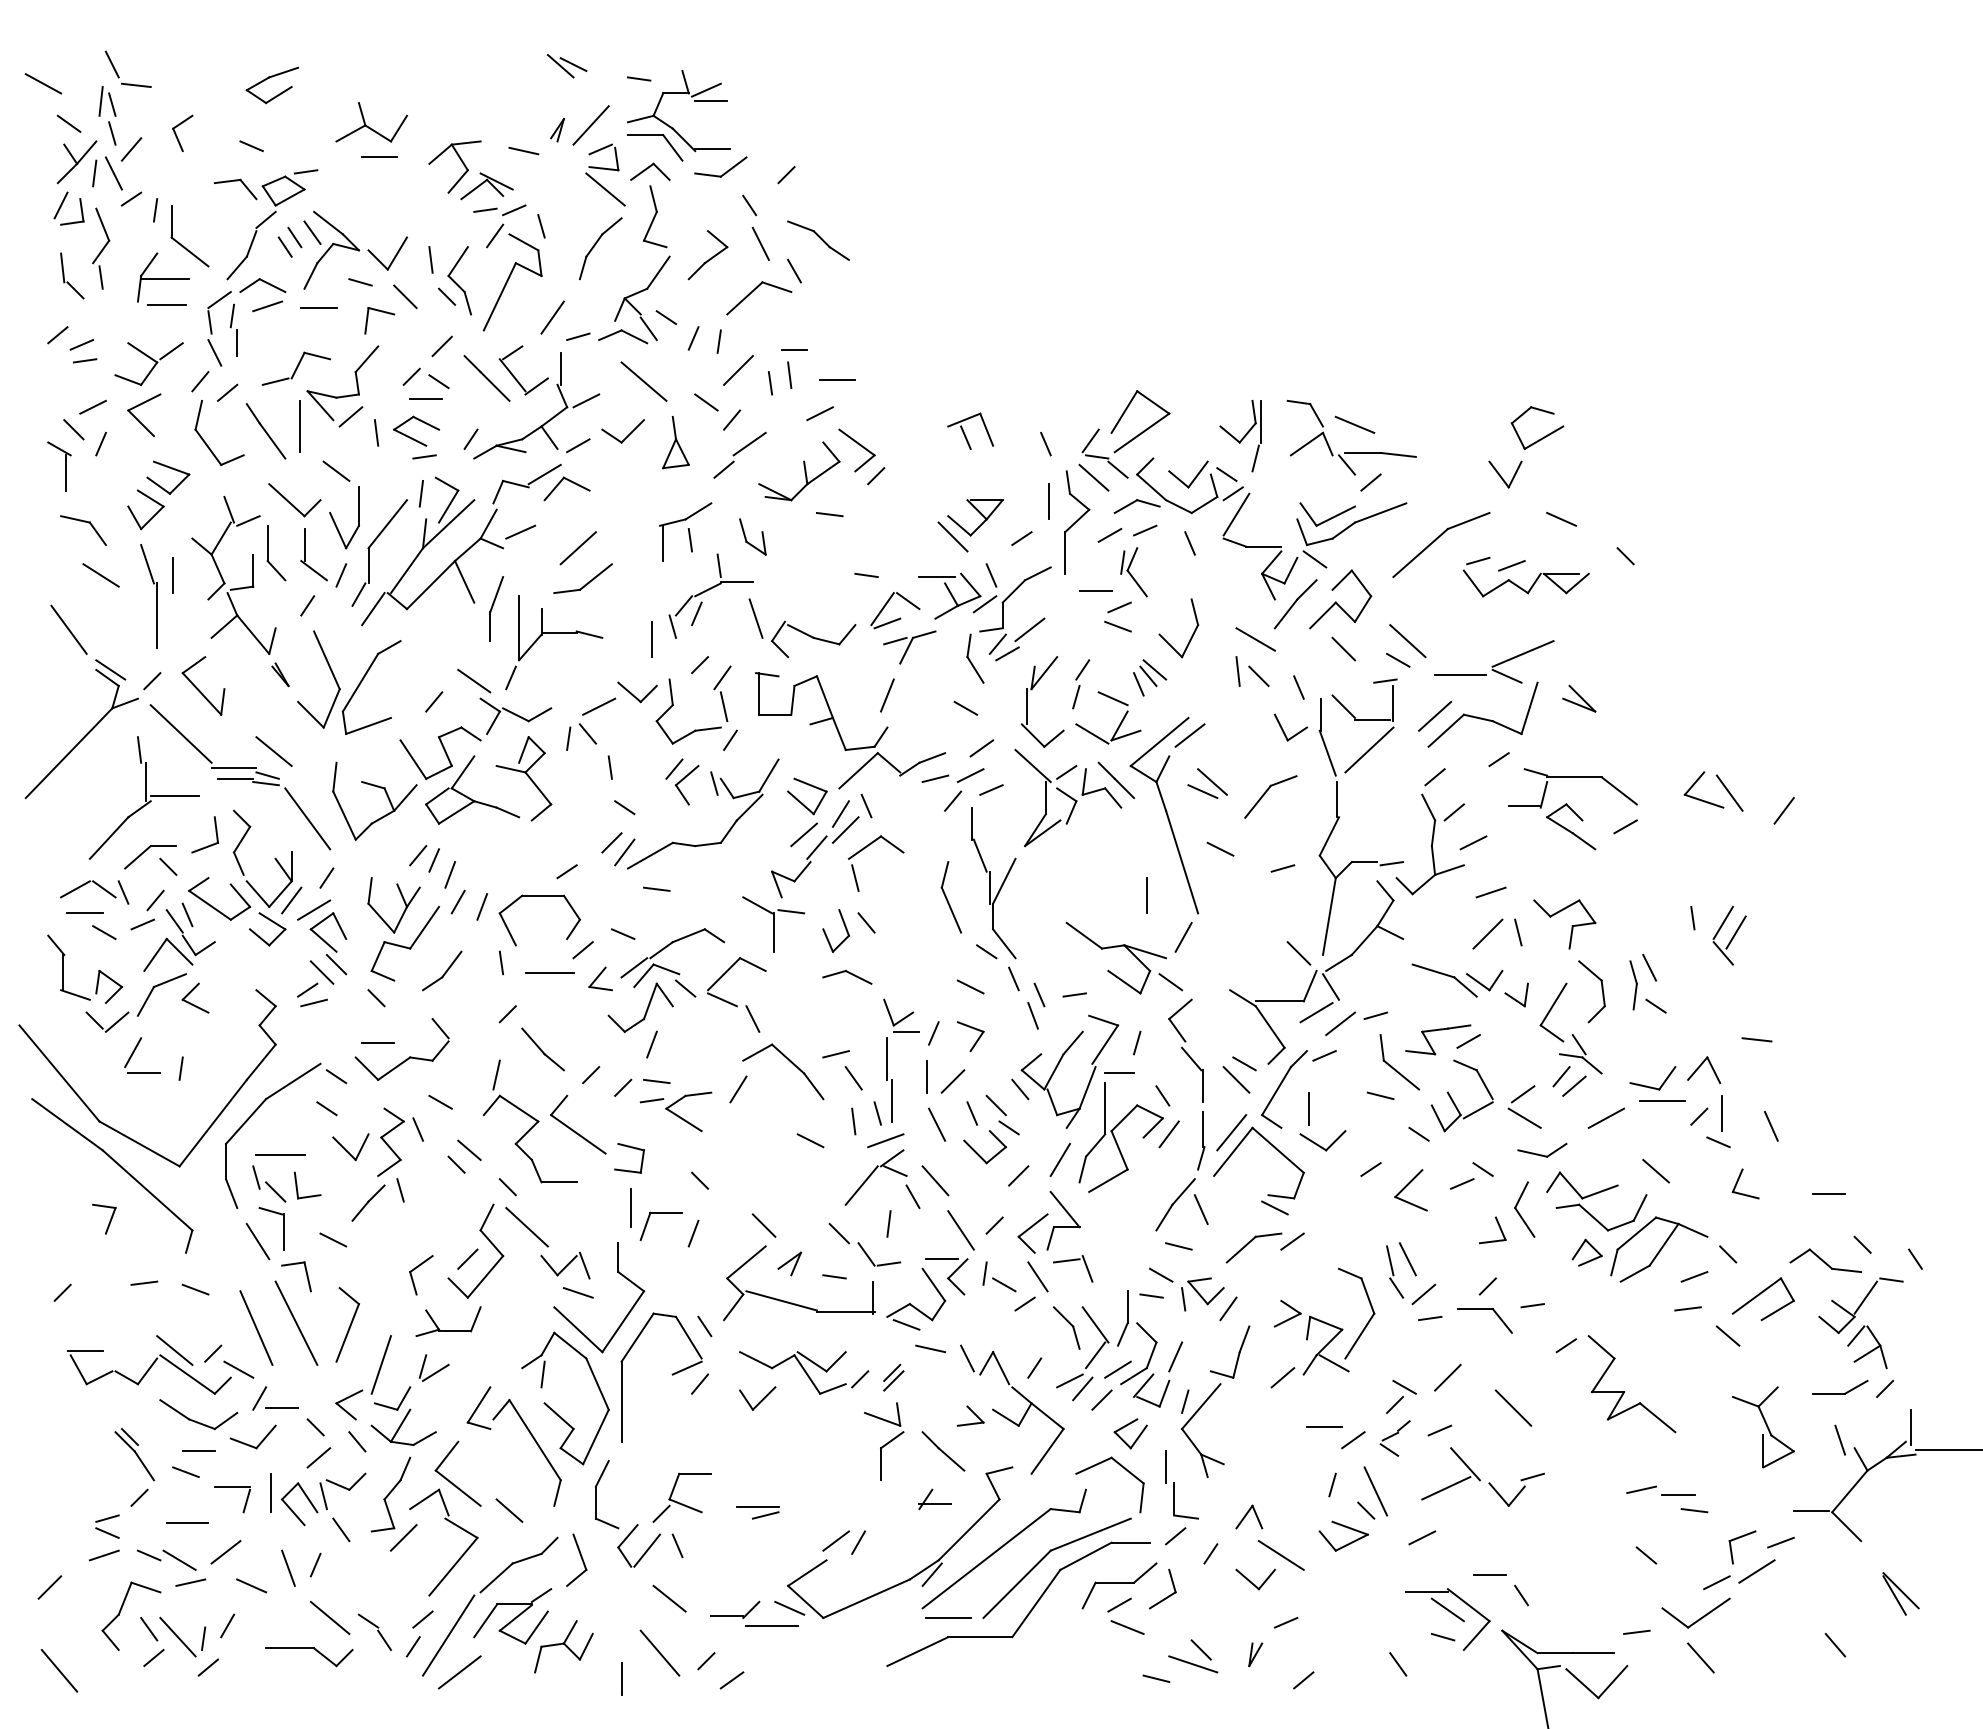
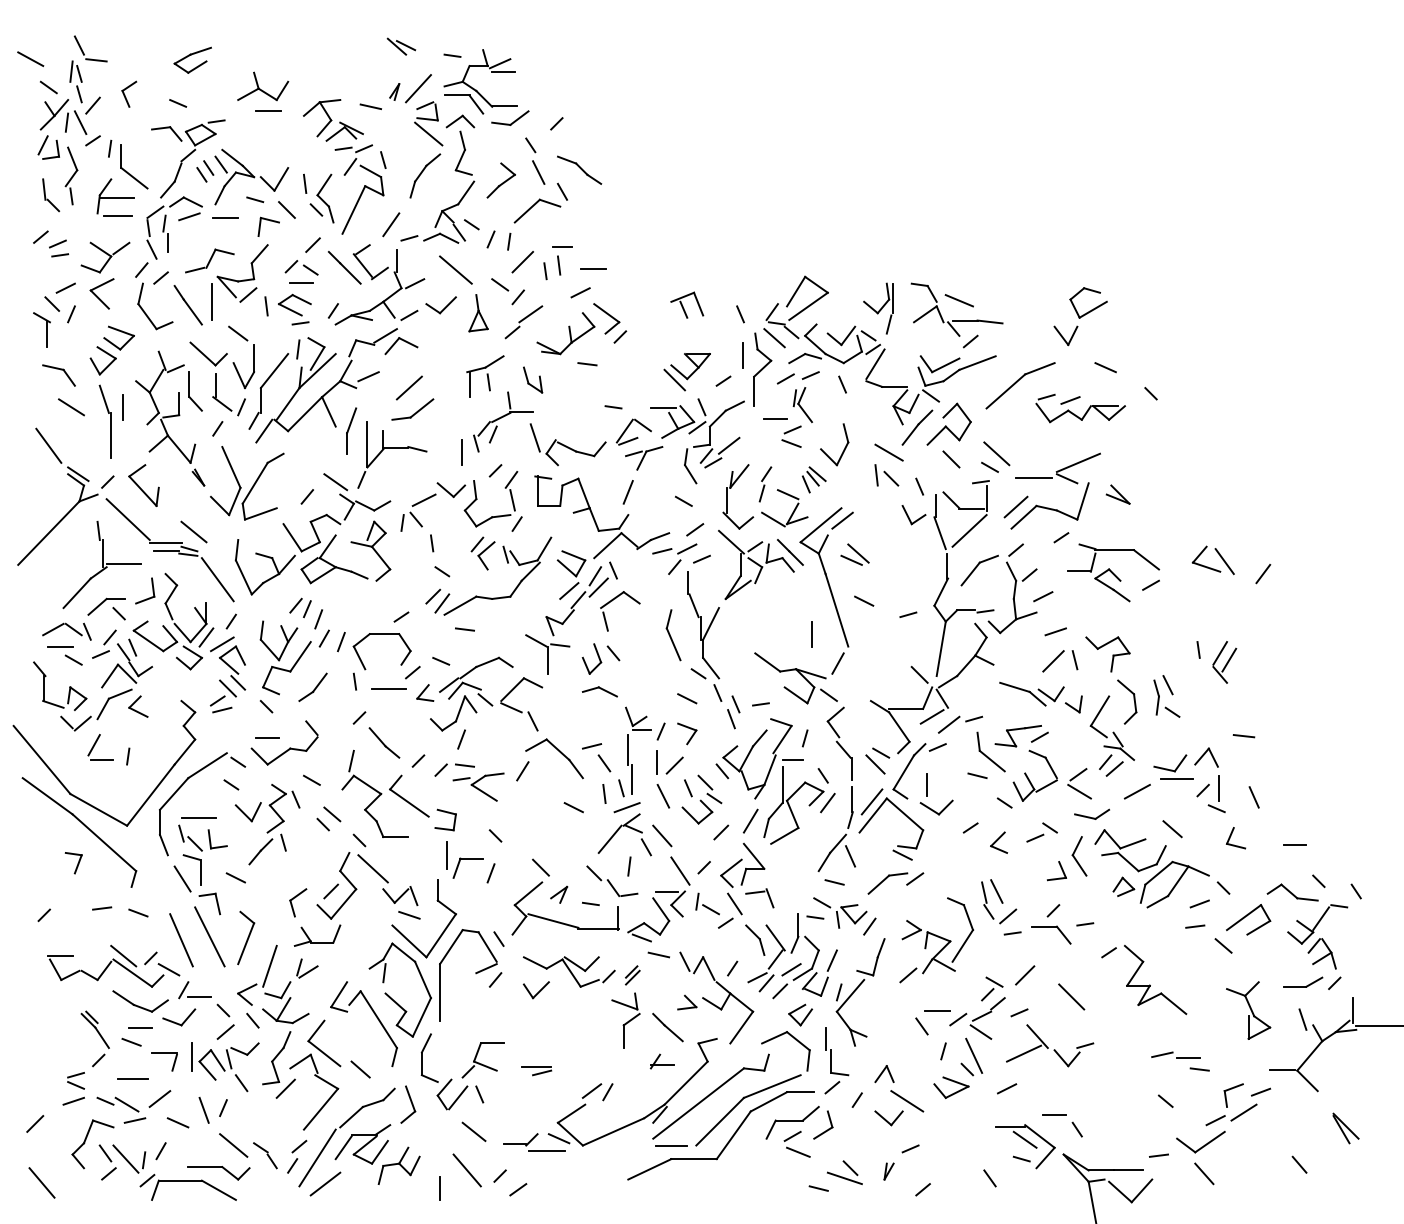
part: (1270, 796) -> (979, 570), moved
part: (1410, 1190) -> (998, 842), size x0.71
part: (1395, 1438) -> (988, 1018), size x1.67
line: (1302, 1449) -> (922, 1026), added
part: (273, 1668) -> (193, 1181), added

